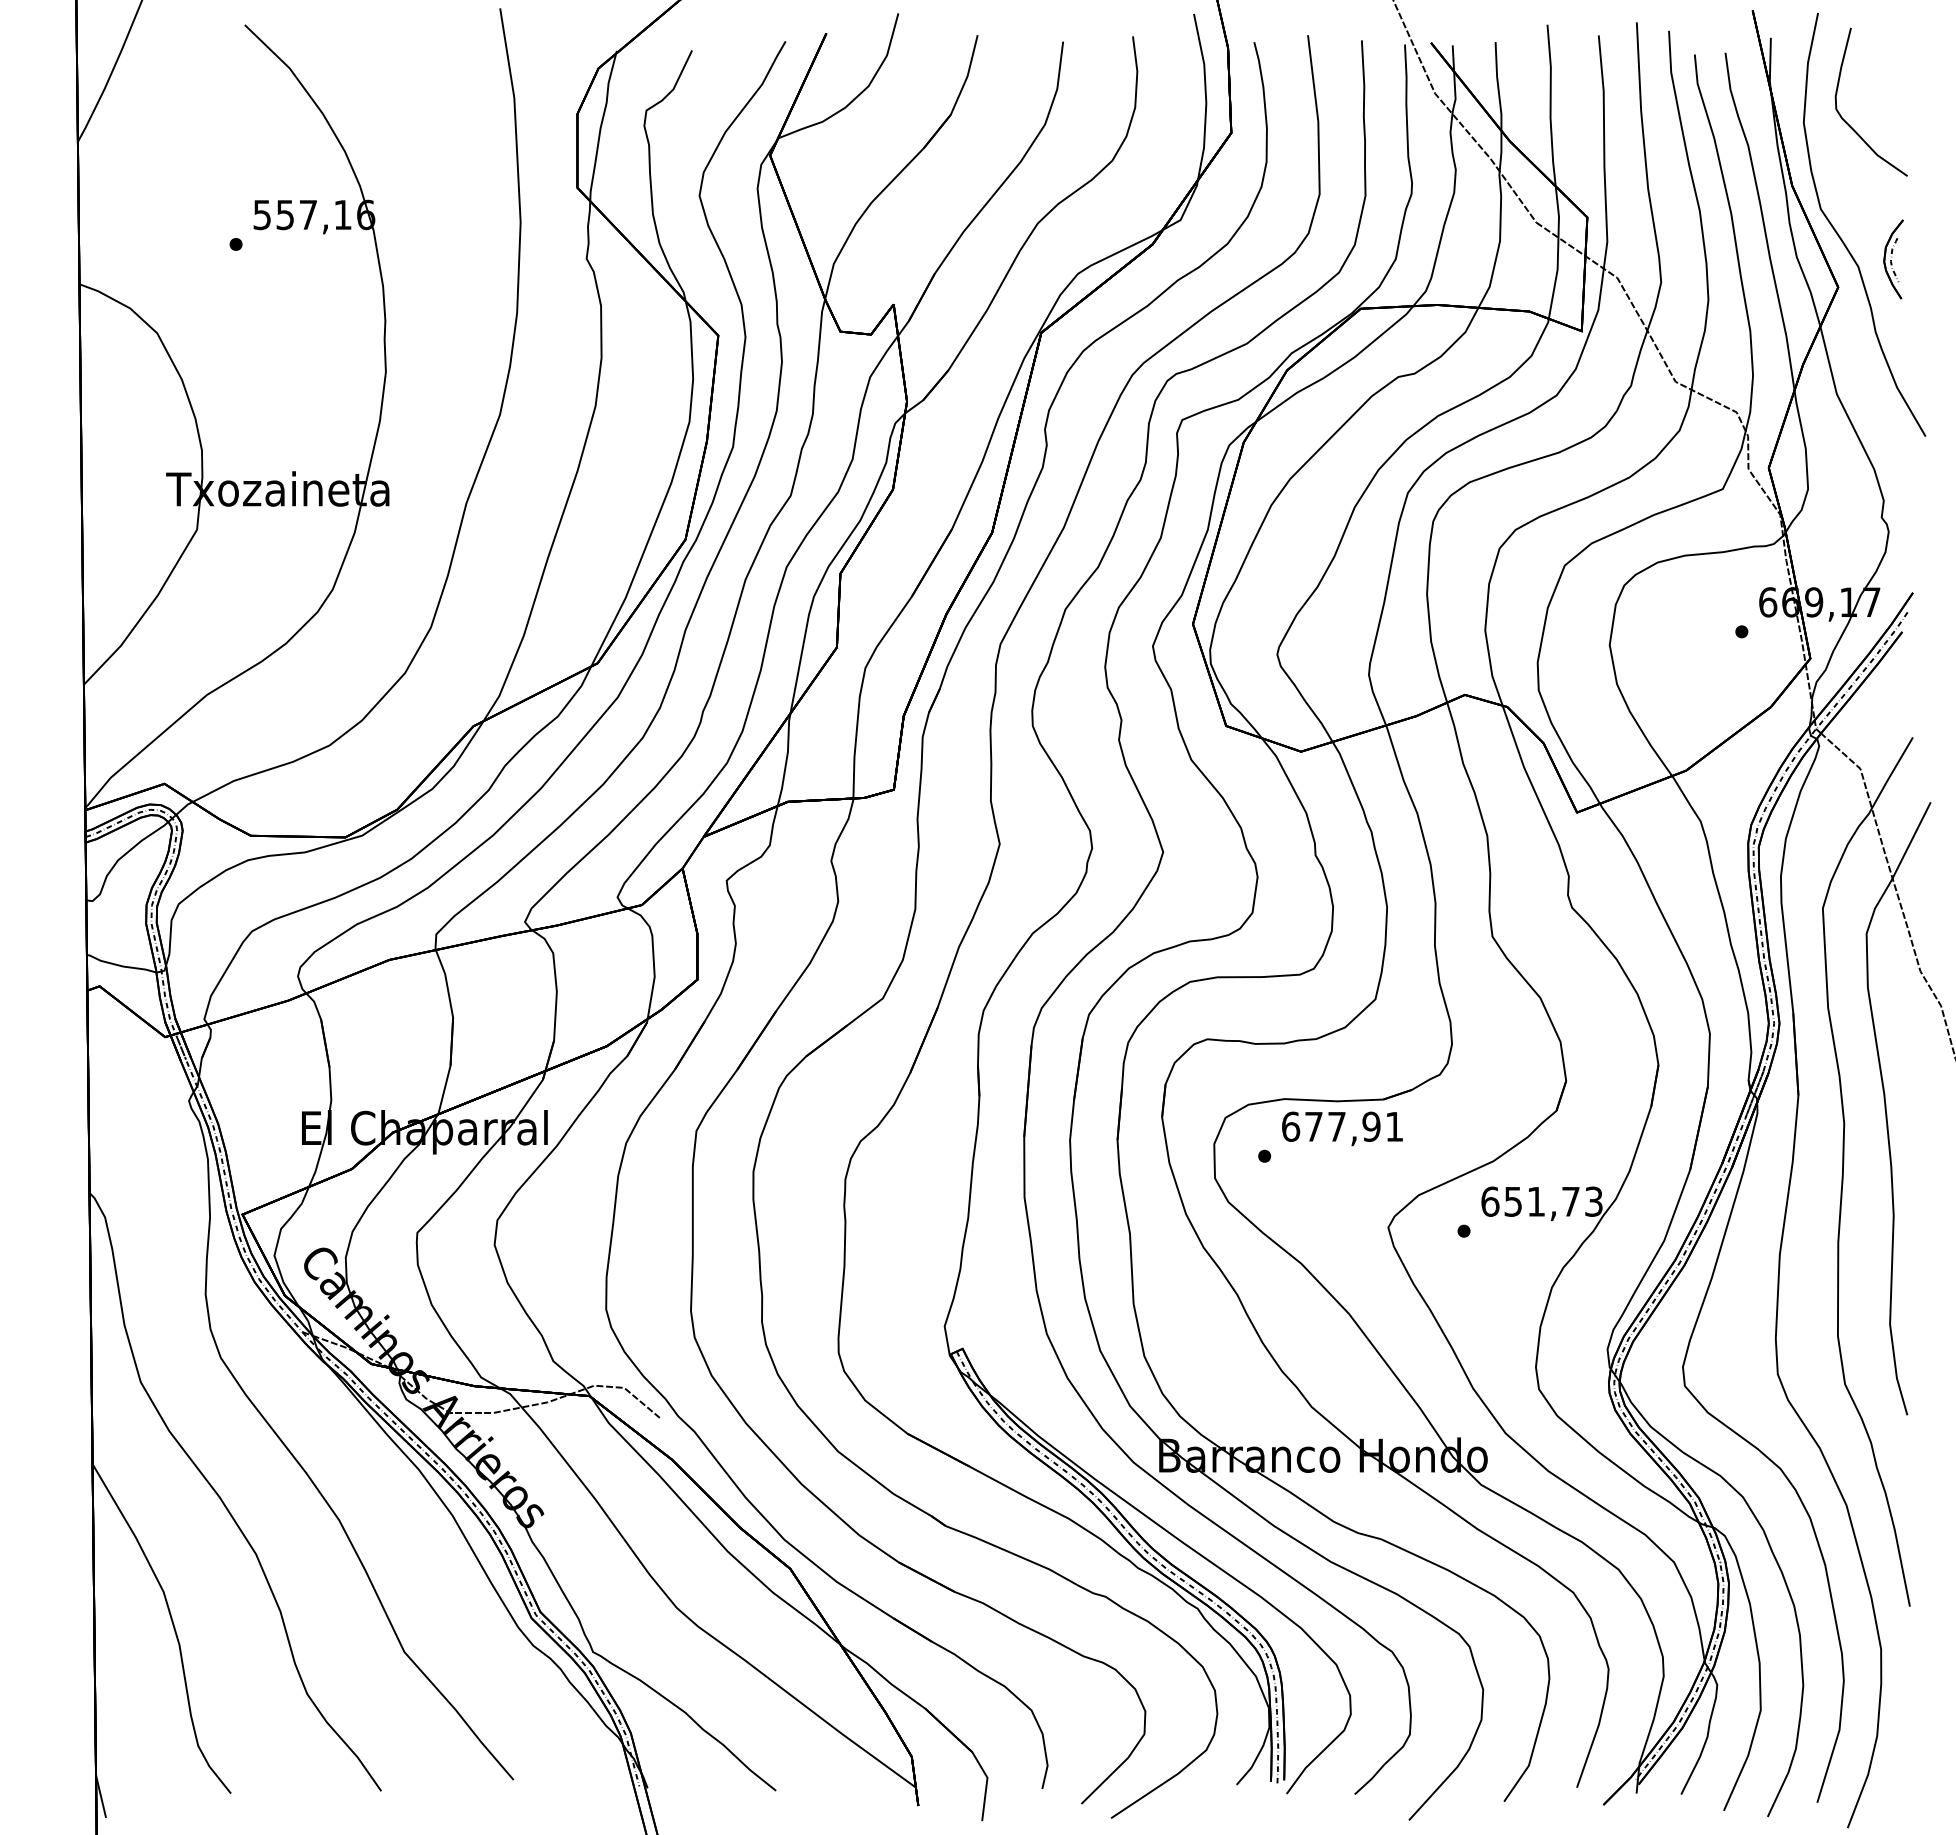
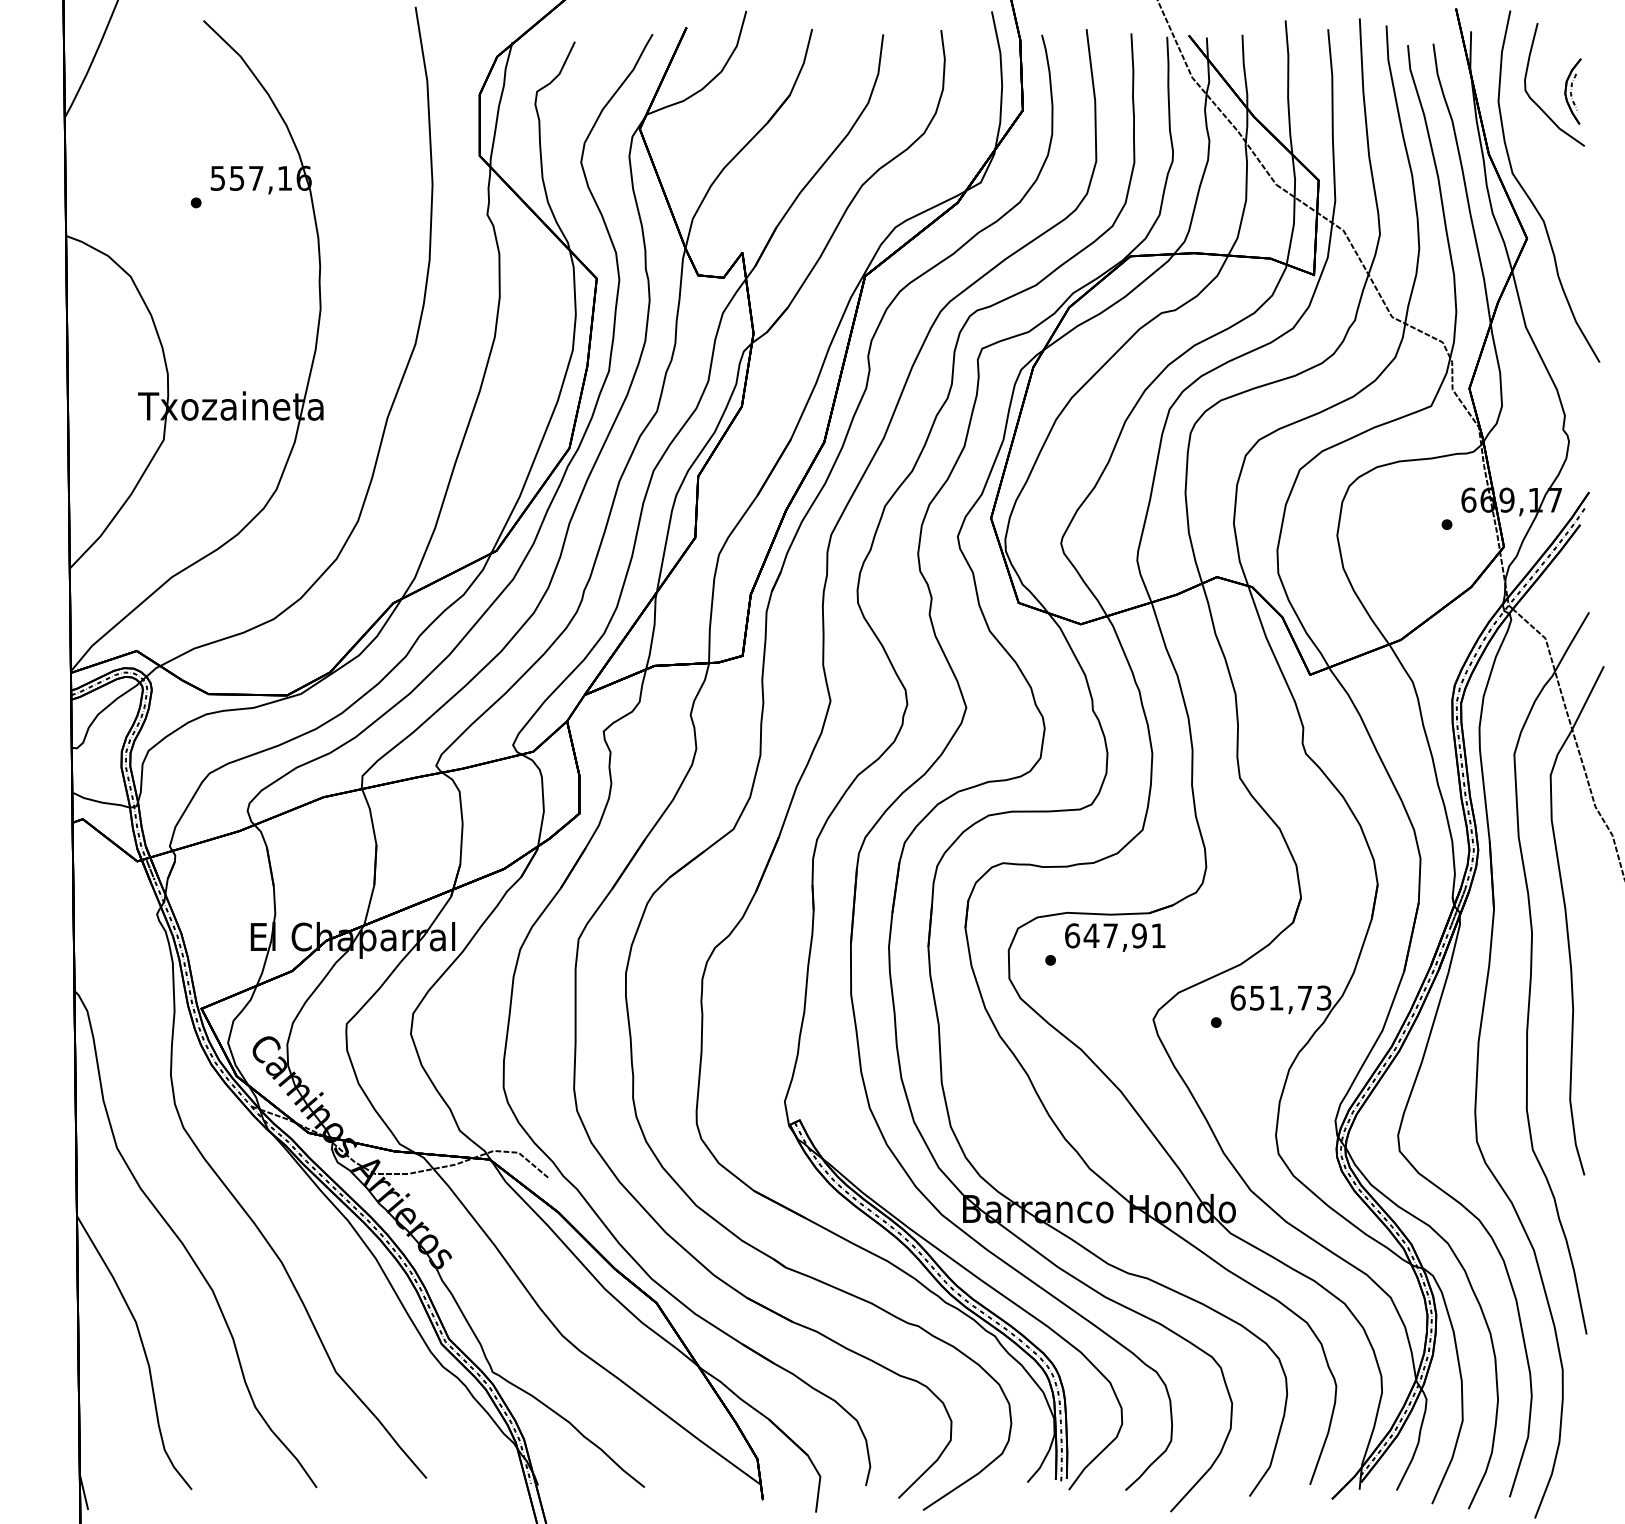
part: (1893, 259) -> (1573, 91), moved
text: (1313, 1126) -> (1091, 935), 677,91 -> 647,91

